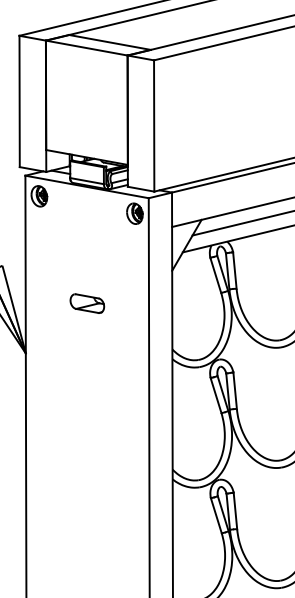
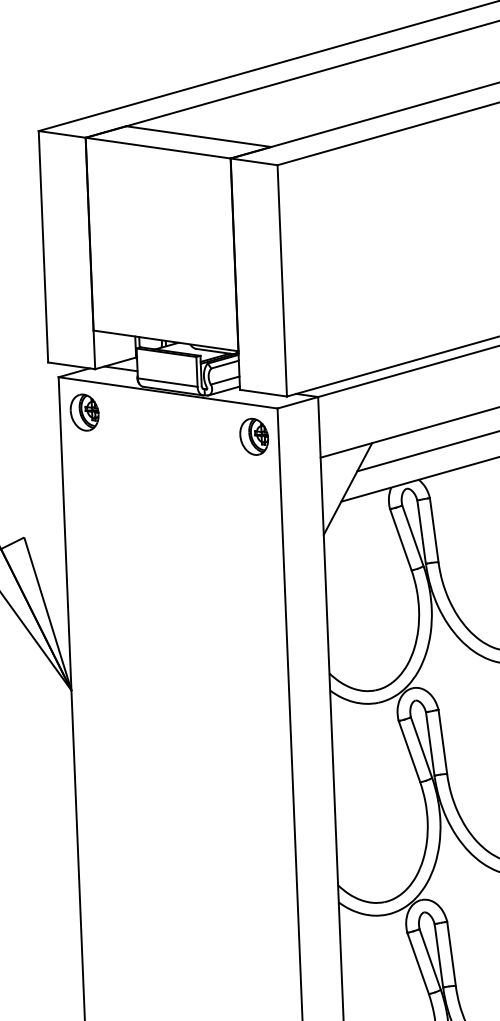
part: (87, 303) -> (176, 598), removed

